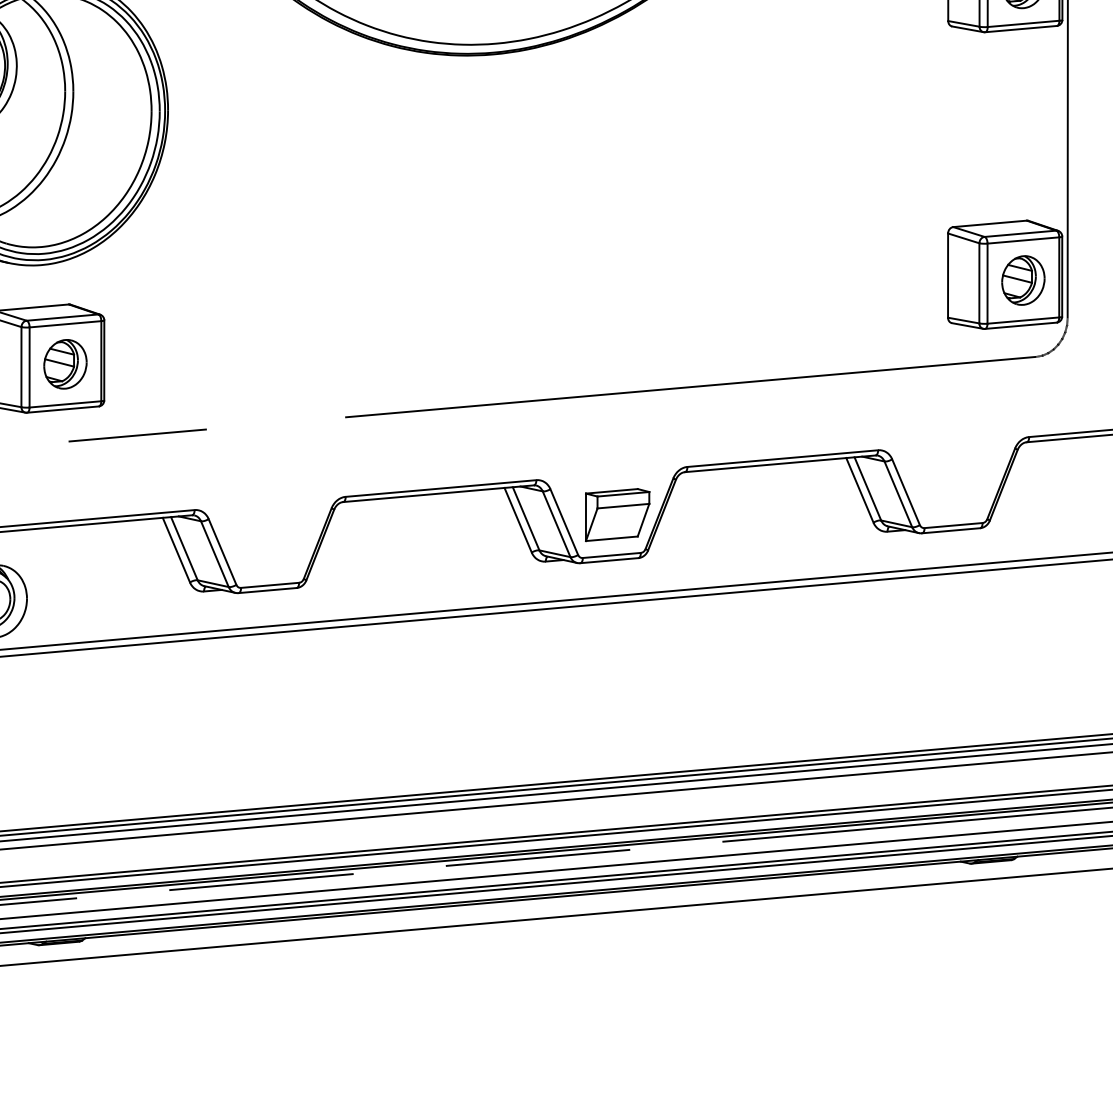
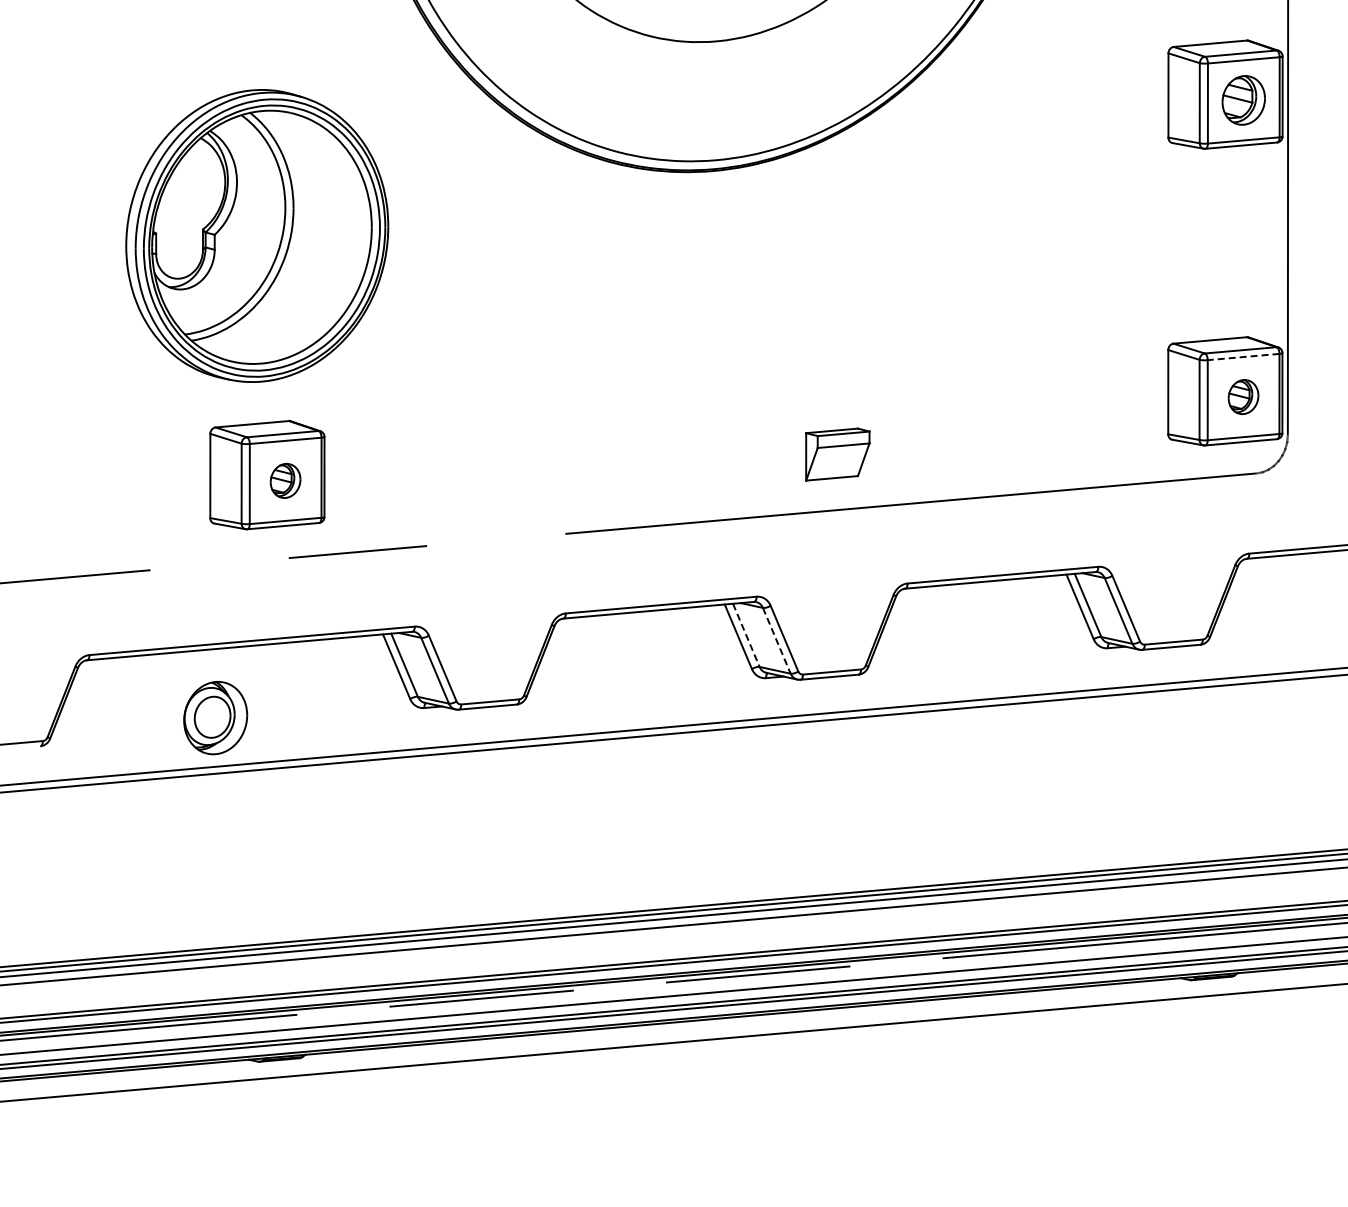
line: (1023, 240) -> (1243, 357), solid -> dashed
part: (1023, 279) -> (1243, 396), size x0.7
part: (65, 363) -> (285, 480), size x0.7
part: (617, 514) -> (837, 454), moved
line: (526, 518) -> (746, 635), solid -> dashed
line: (556, 523) -> (776, 640), solid -> dashed

